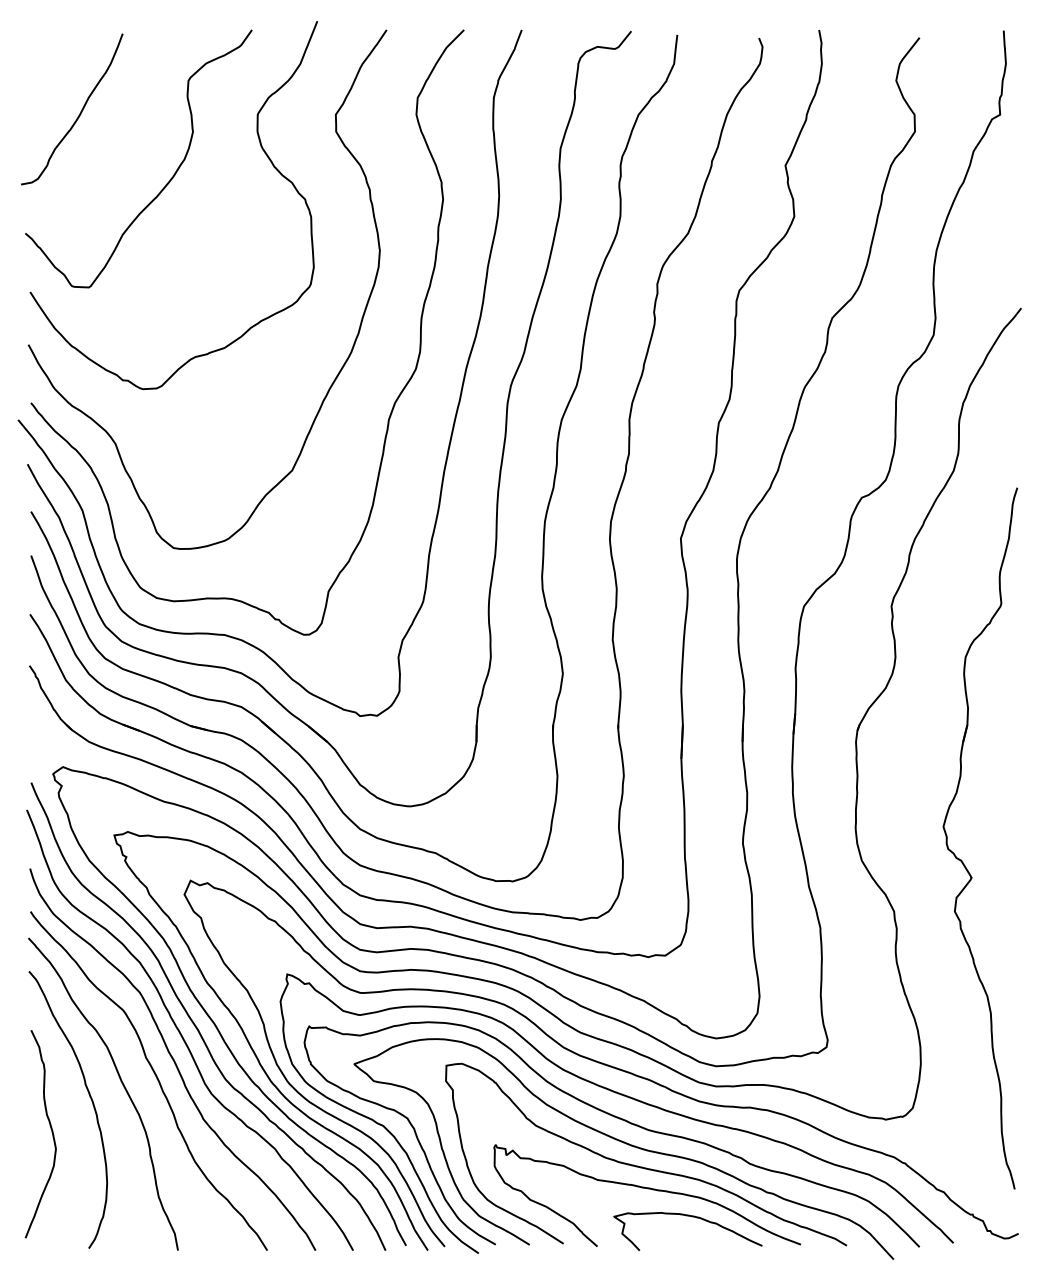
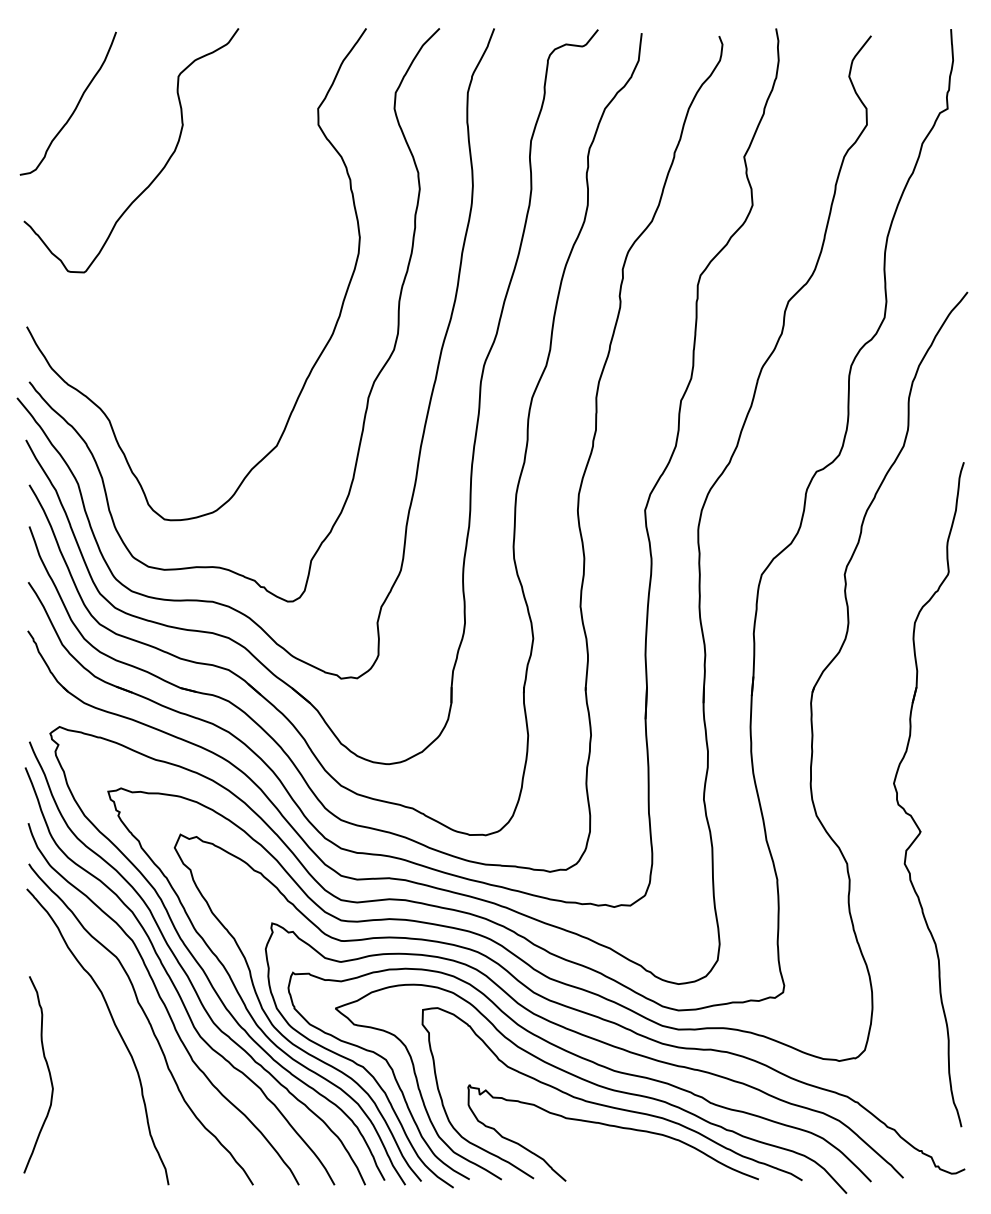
curve: (262, 150) -> (248, 142), removed
curve: (90, 1099) -> (85, 1041), removed
curve: (691, 1217) -> (655, 1153), removed

